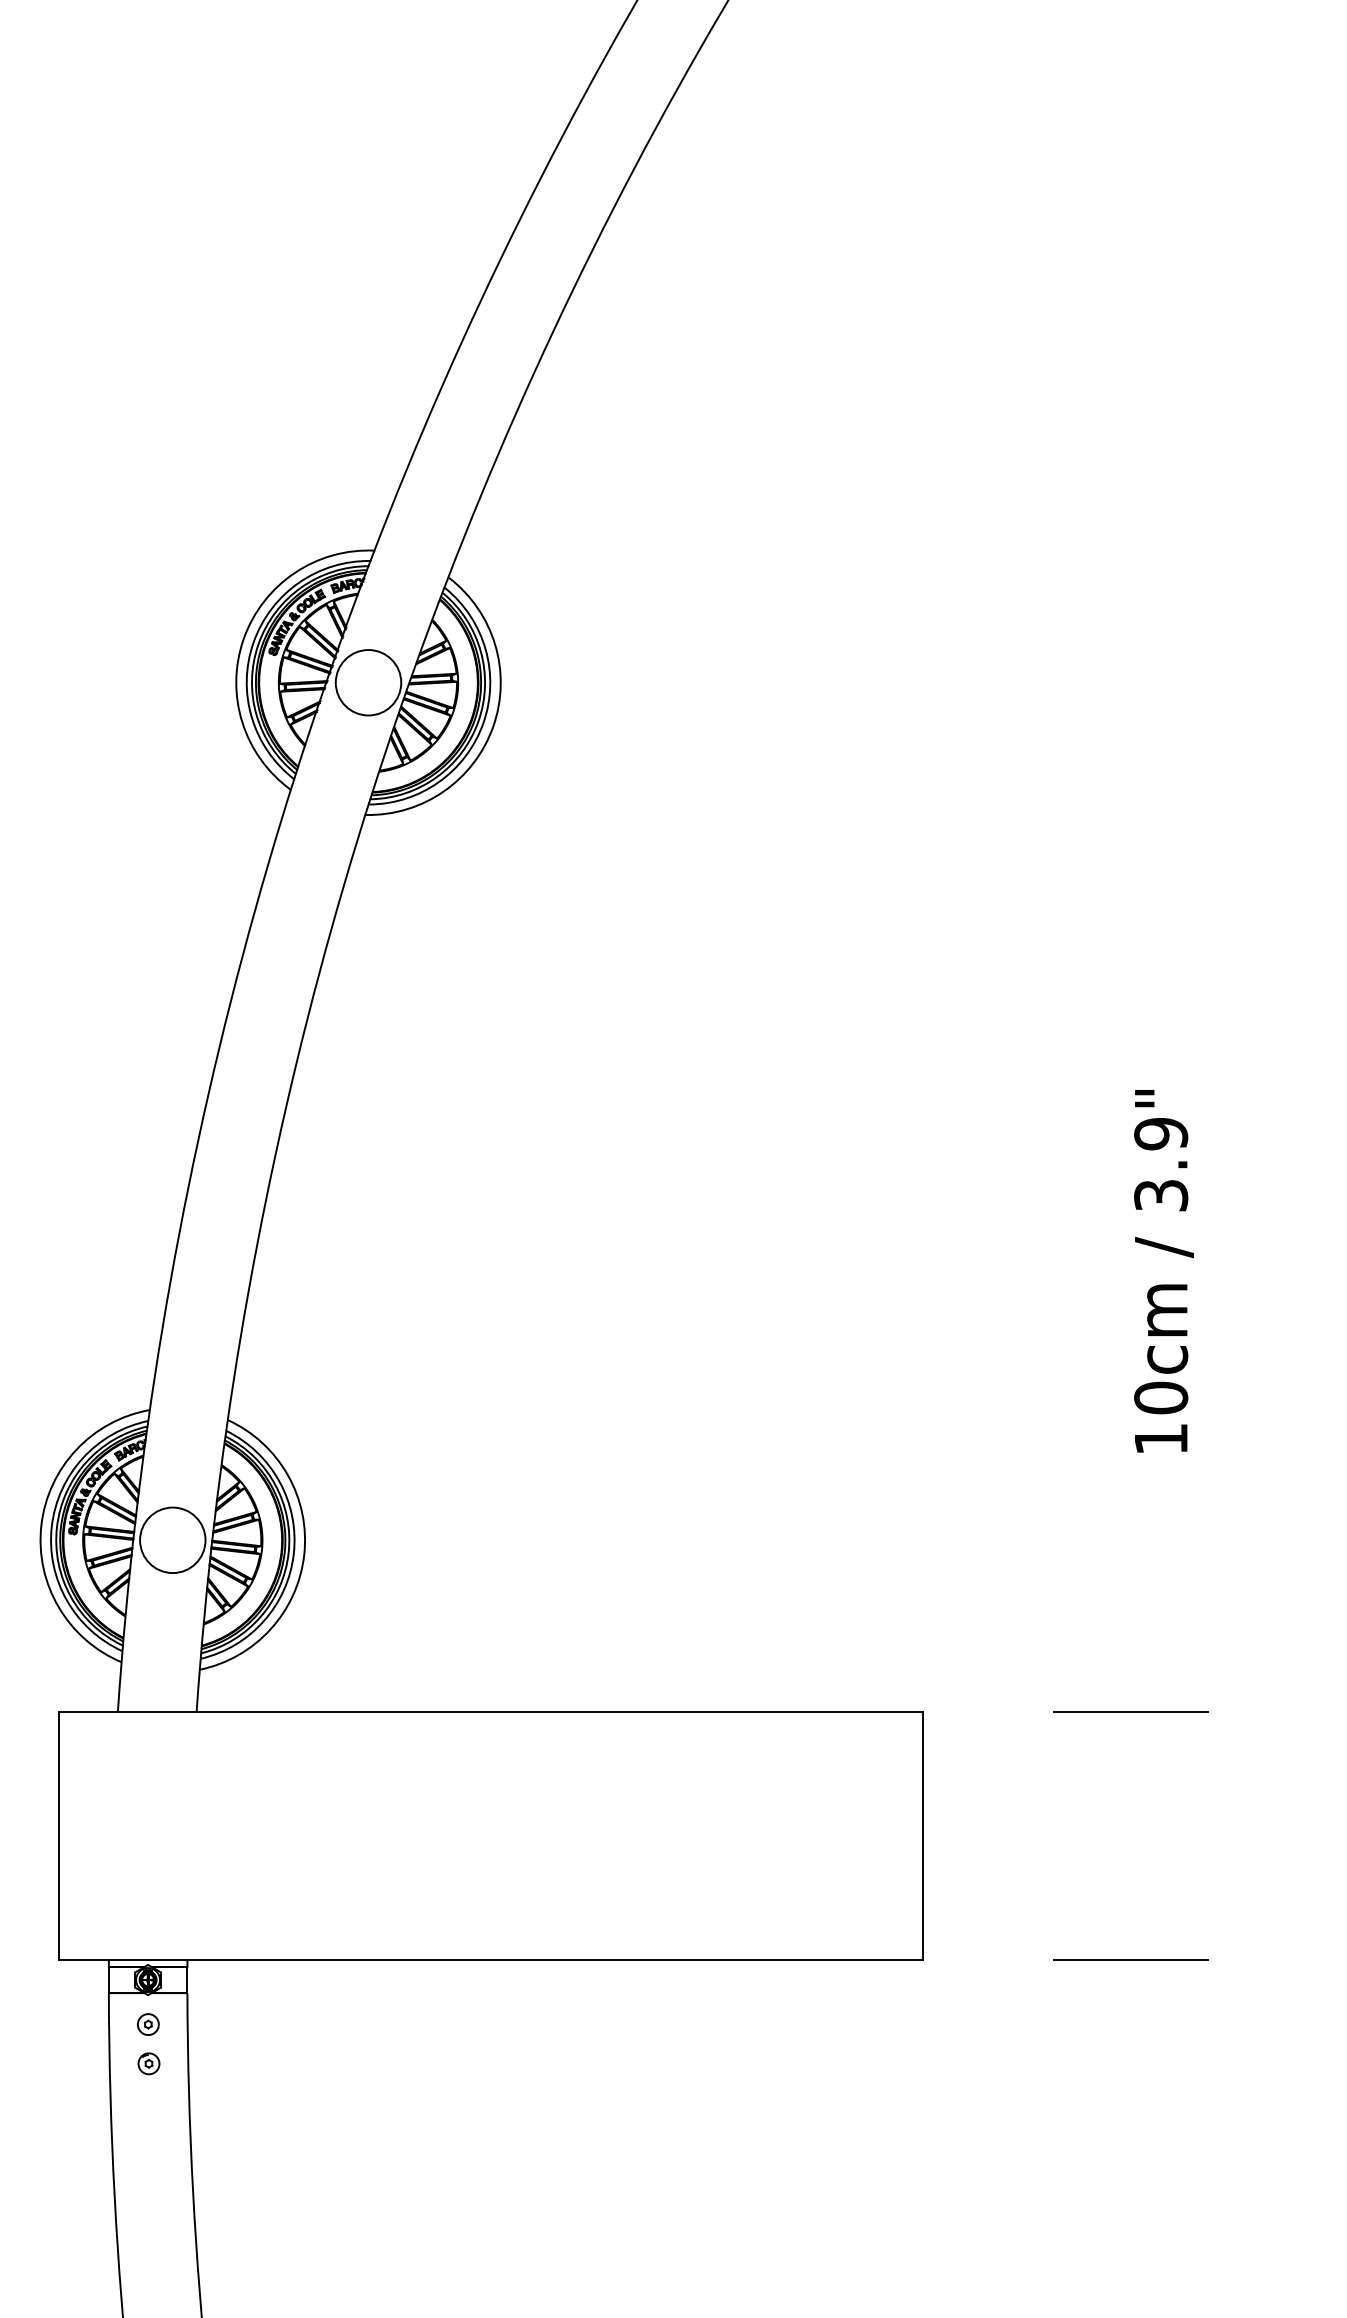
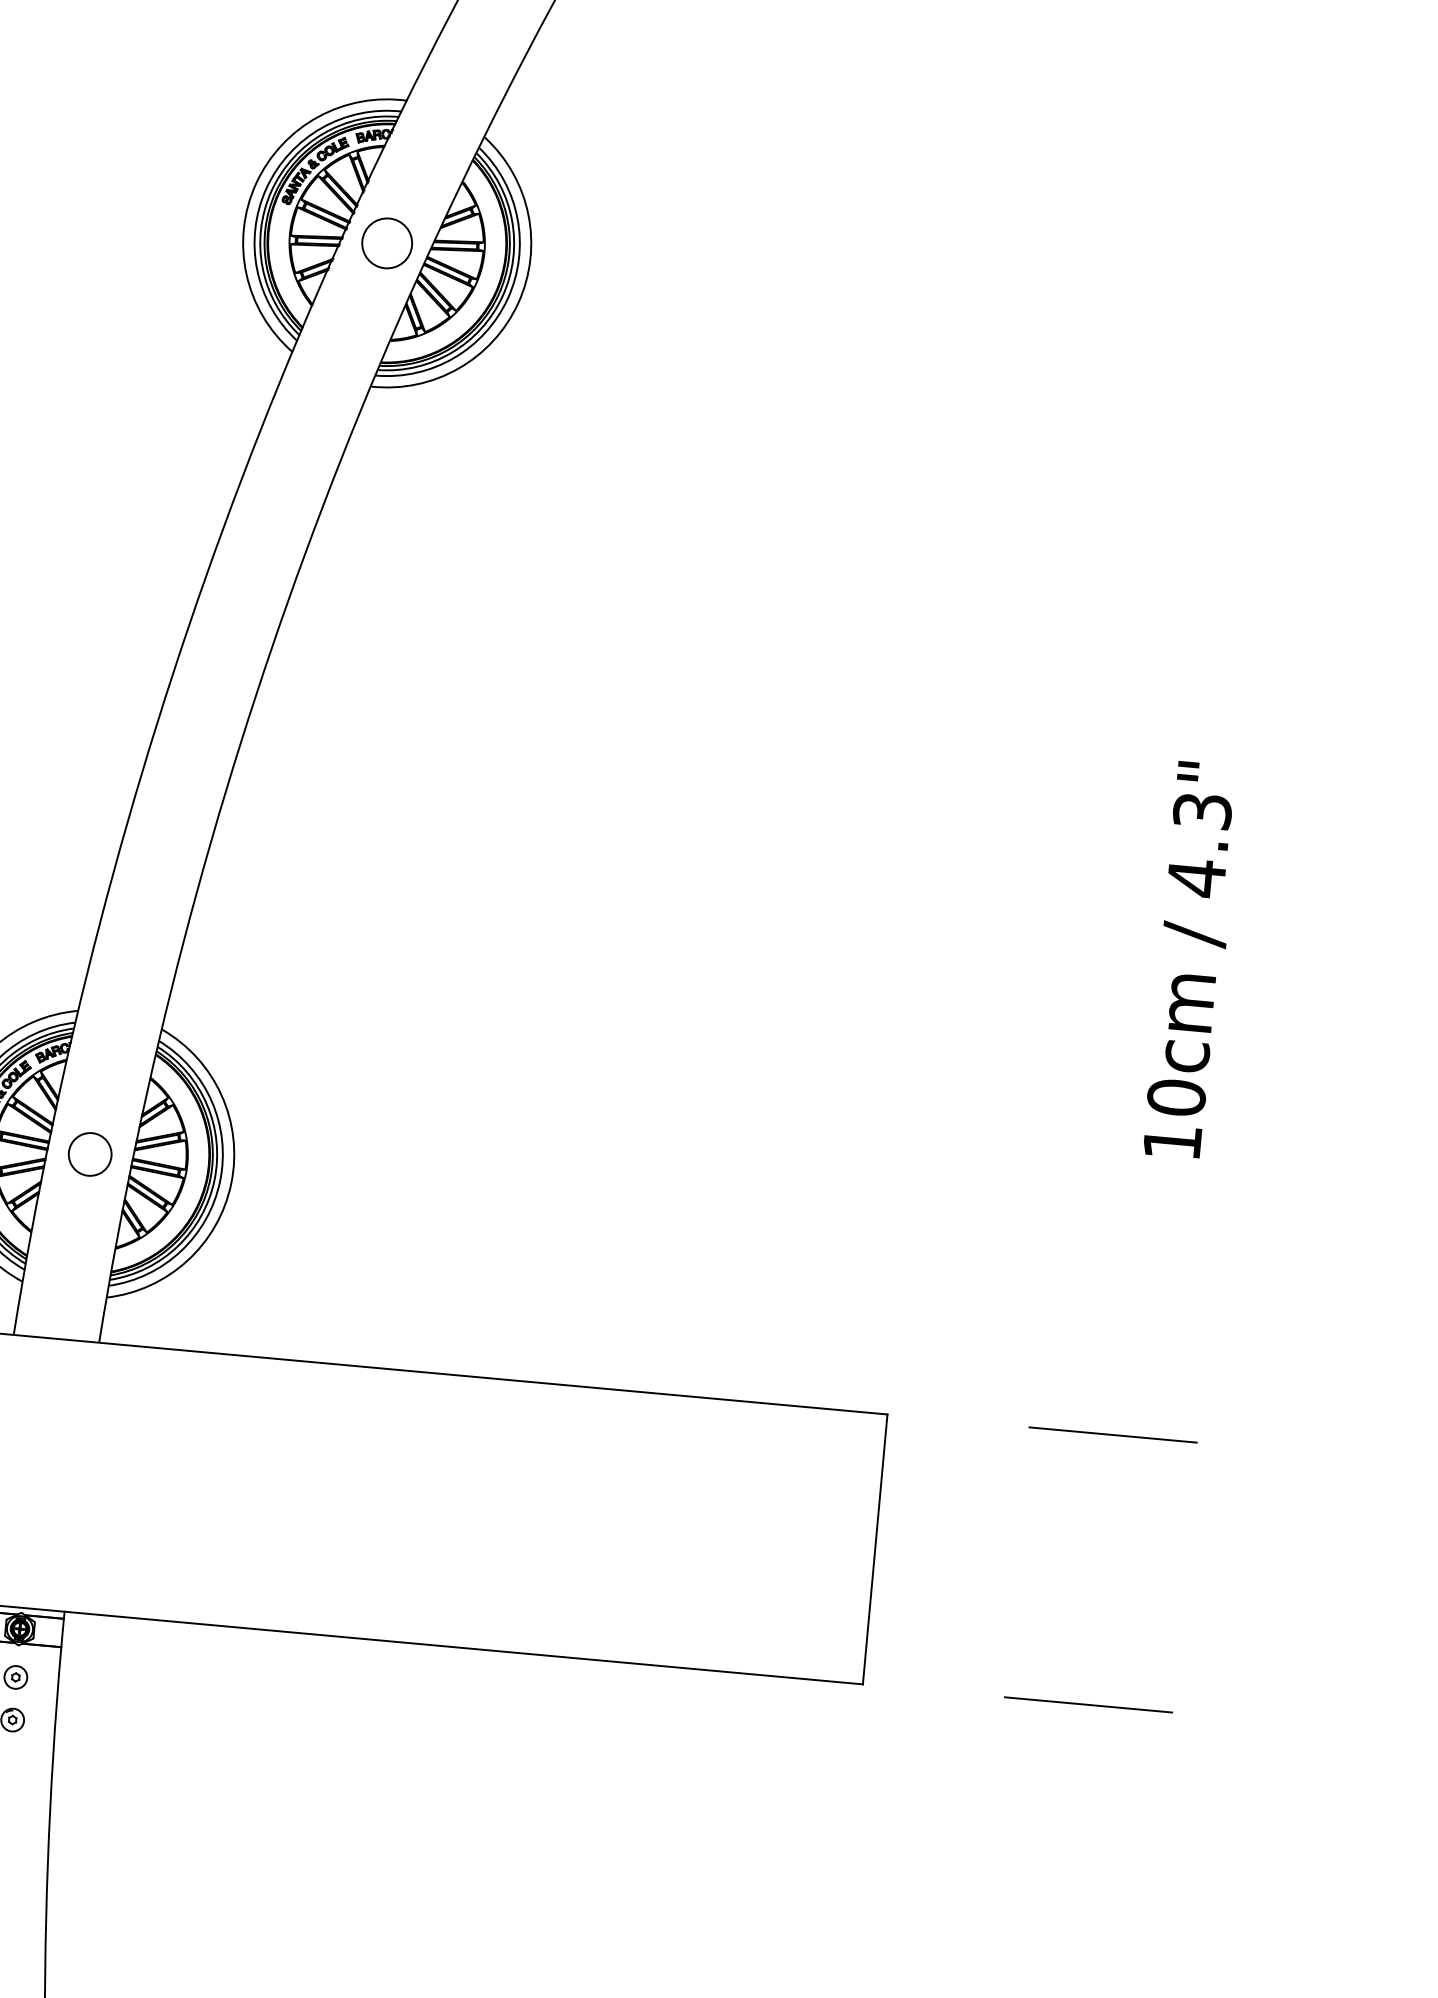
circle: (368, 682) -> (387, 243), size x0.7
text: (1161, 1165) -> (1199, 845), 3.9" -> 4.3"
circle: (172, 1540) -> (89, 1154), size x0.6

